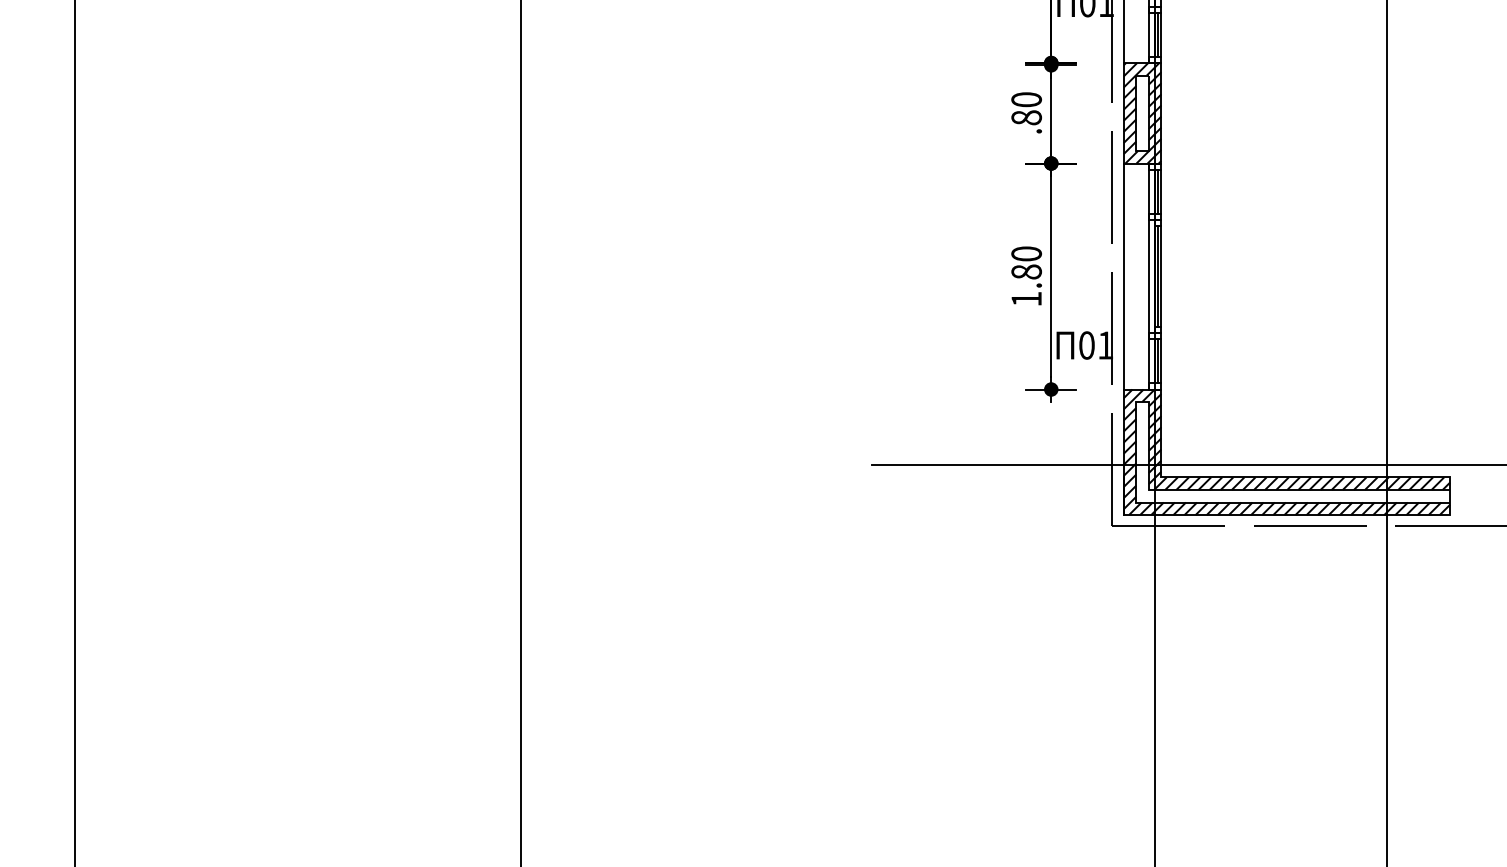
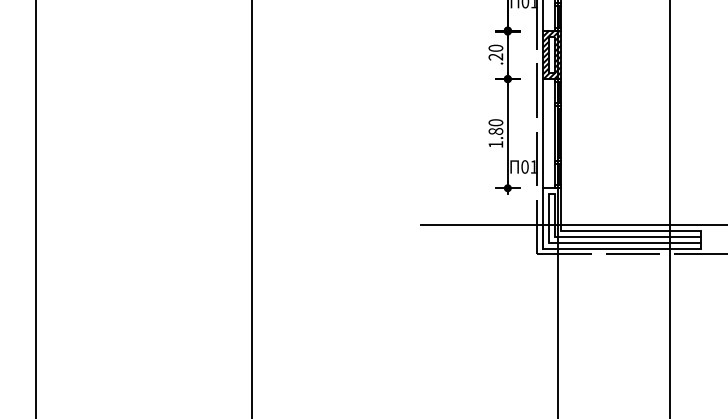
text: (1025, 116) -> (495, 56), .80 -> .20
hatch: (1286, 452) -> (621, 218), removed

